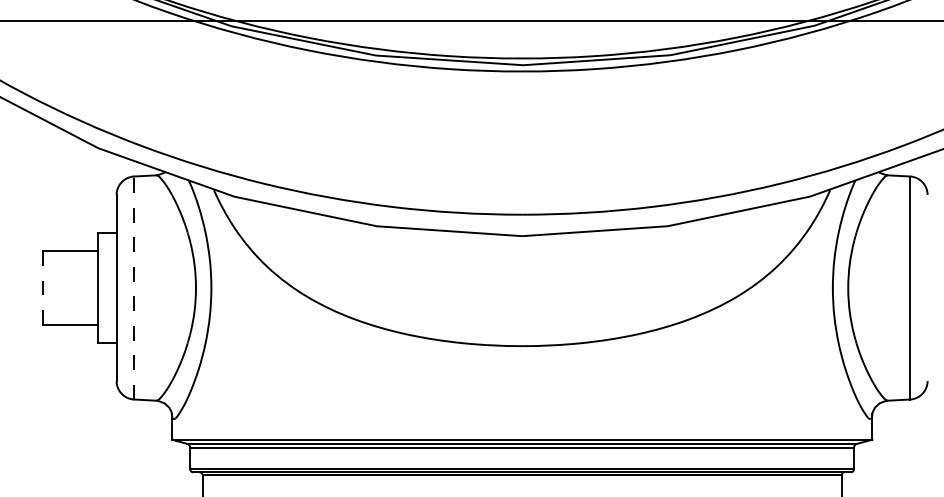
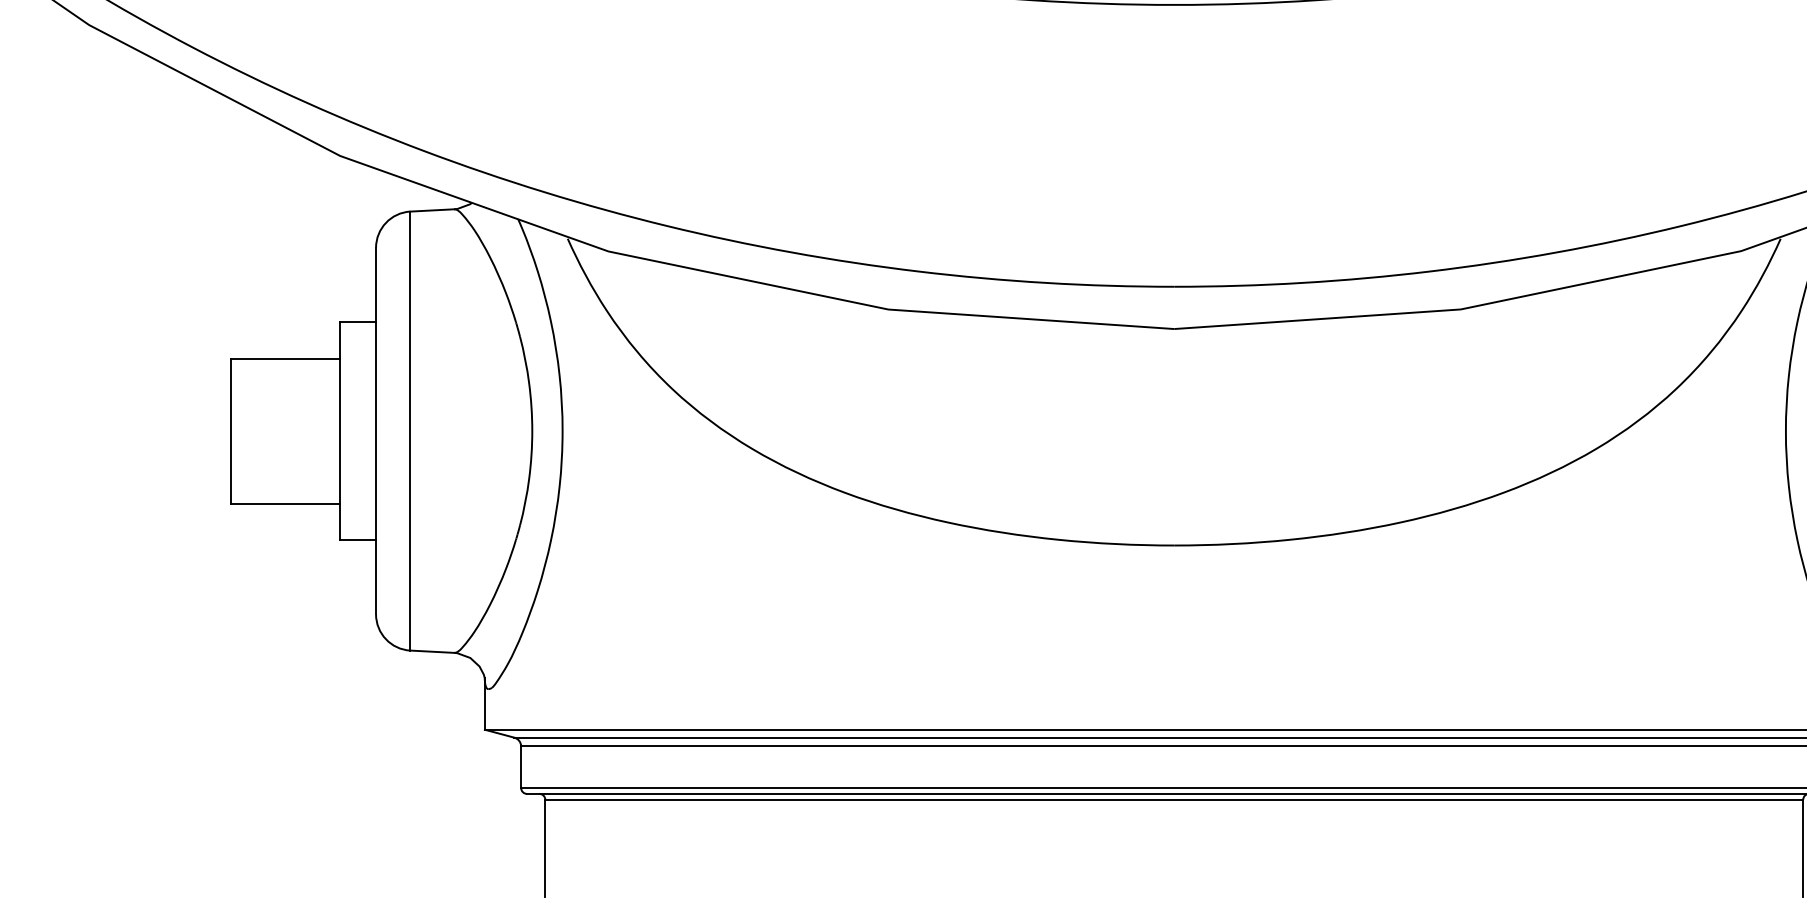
line: (42, 288) -> (230, 432), dashed -> solid
line: (134, 288) -> (411, 432), dashed -> solid

